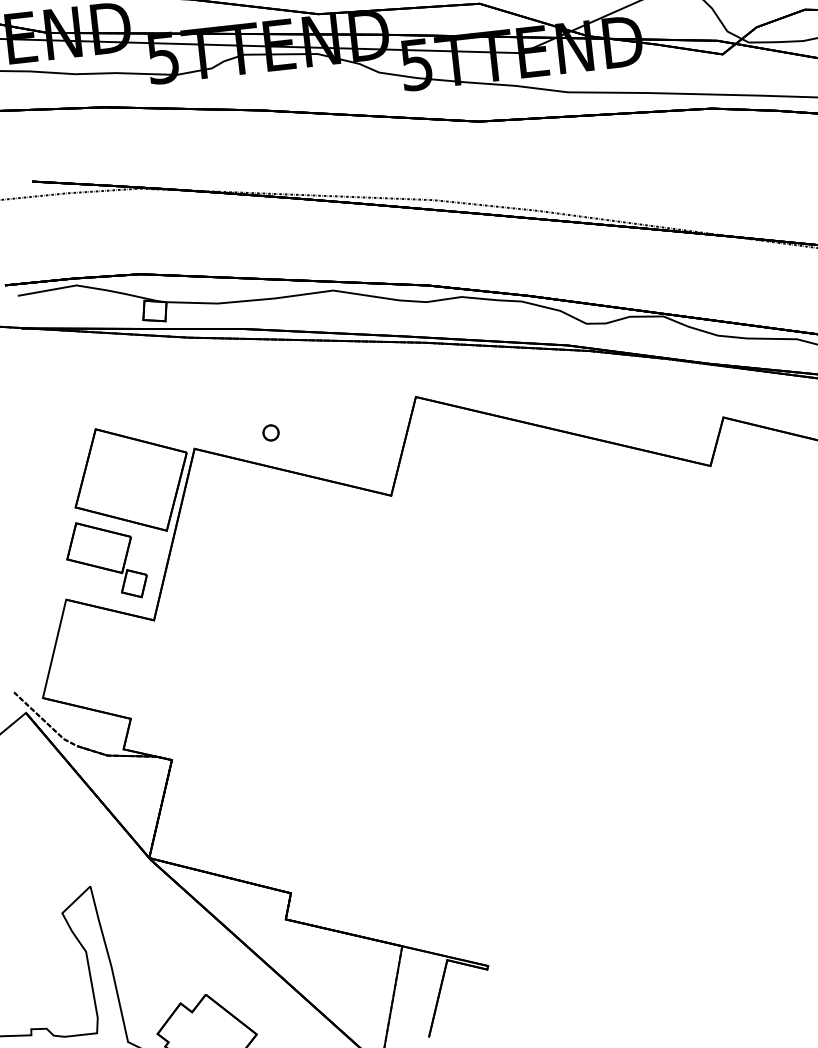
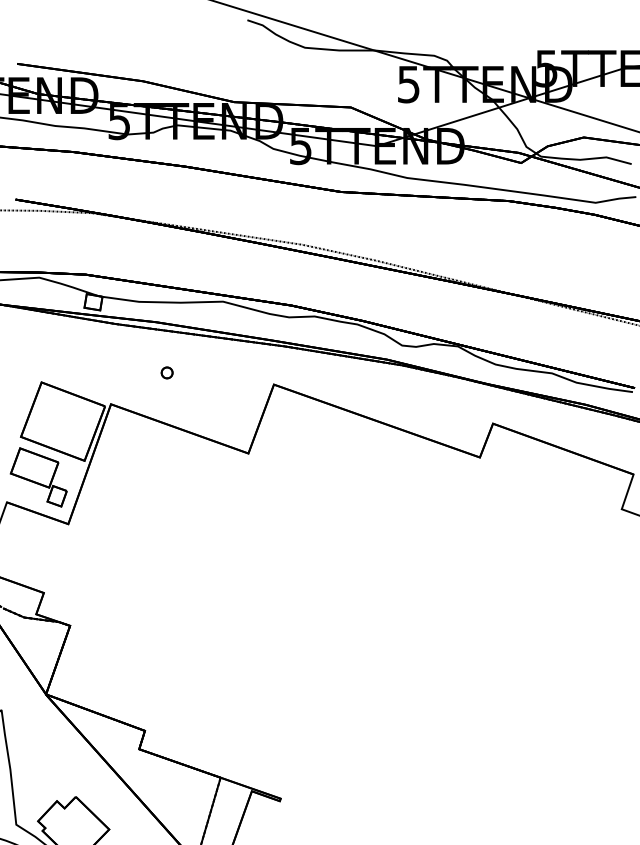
part: (270, 432) -> (166, 372), moved

